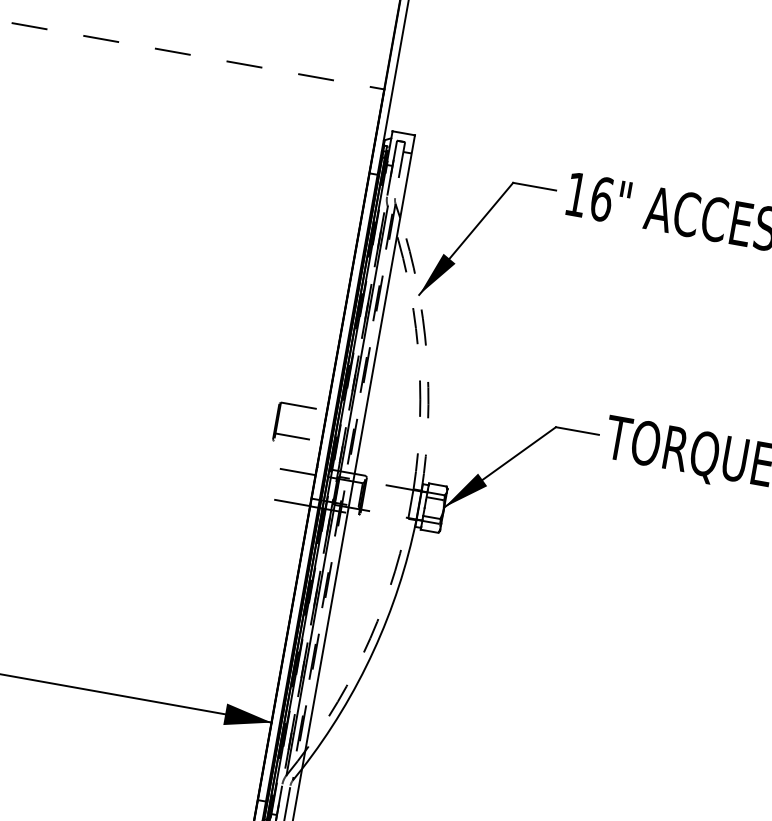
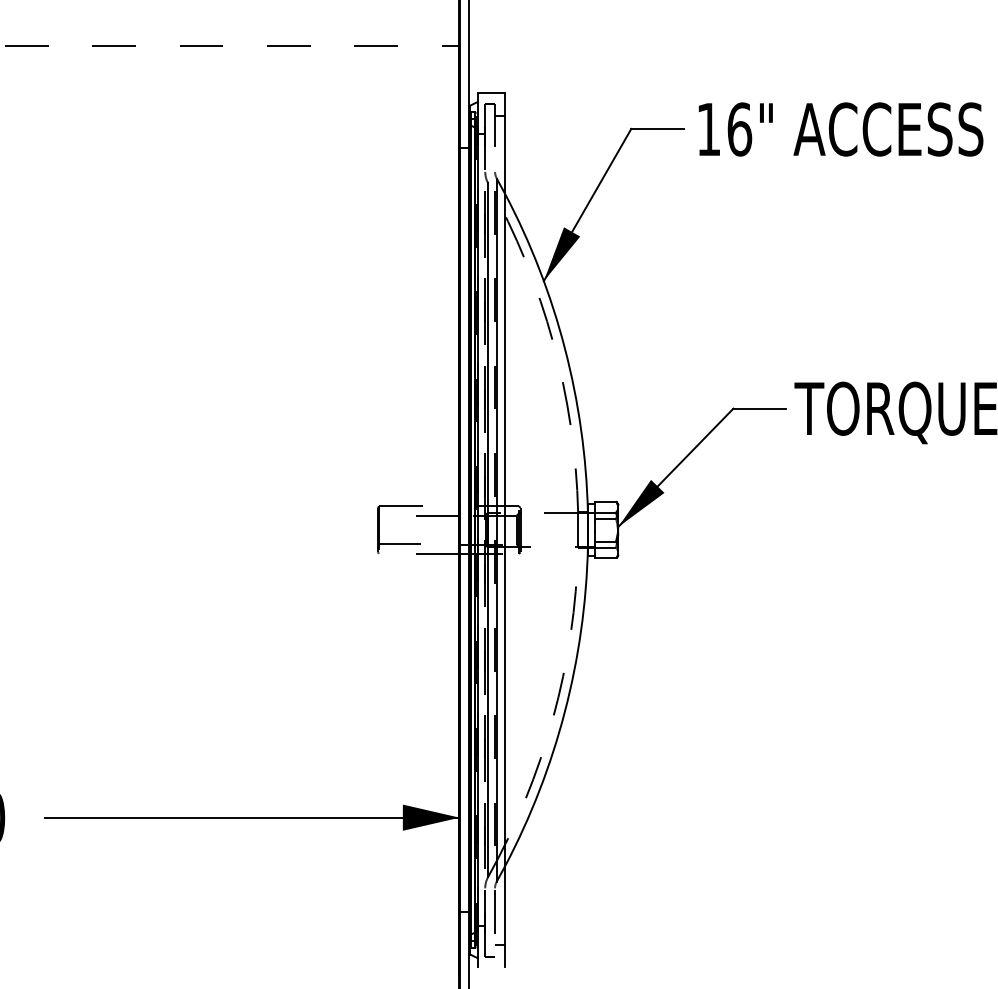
arc: (426, 353) -> (564, 348), dashed -> solid
part: (292, 435) -> (399, 543), moved
line: (343, 492) -> (496, 530), dashed -> solid

